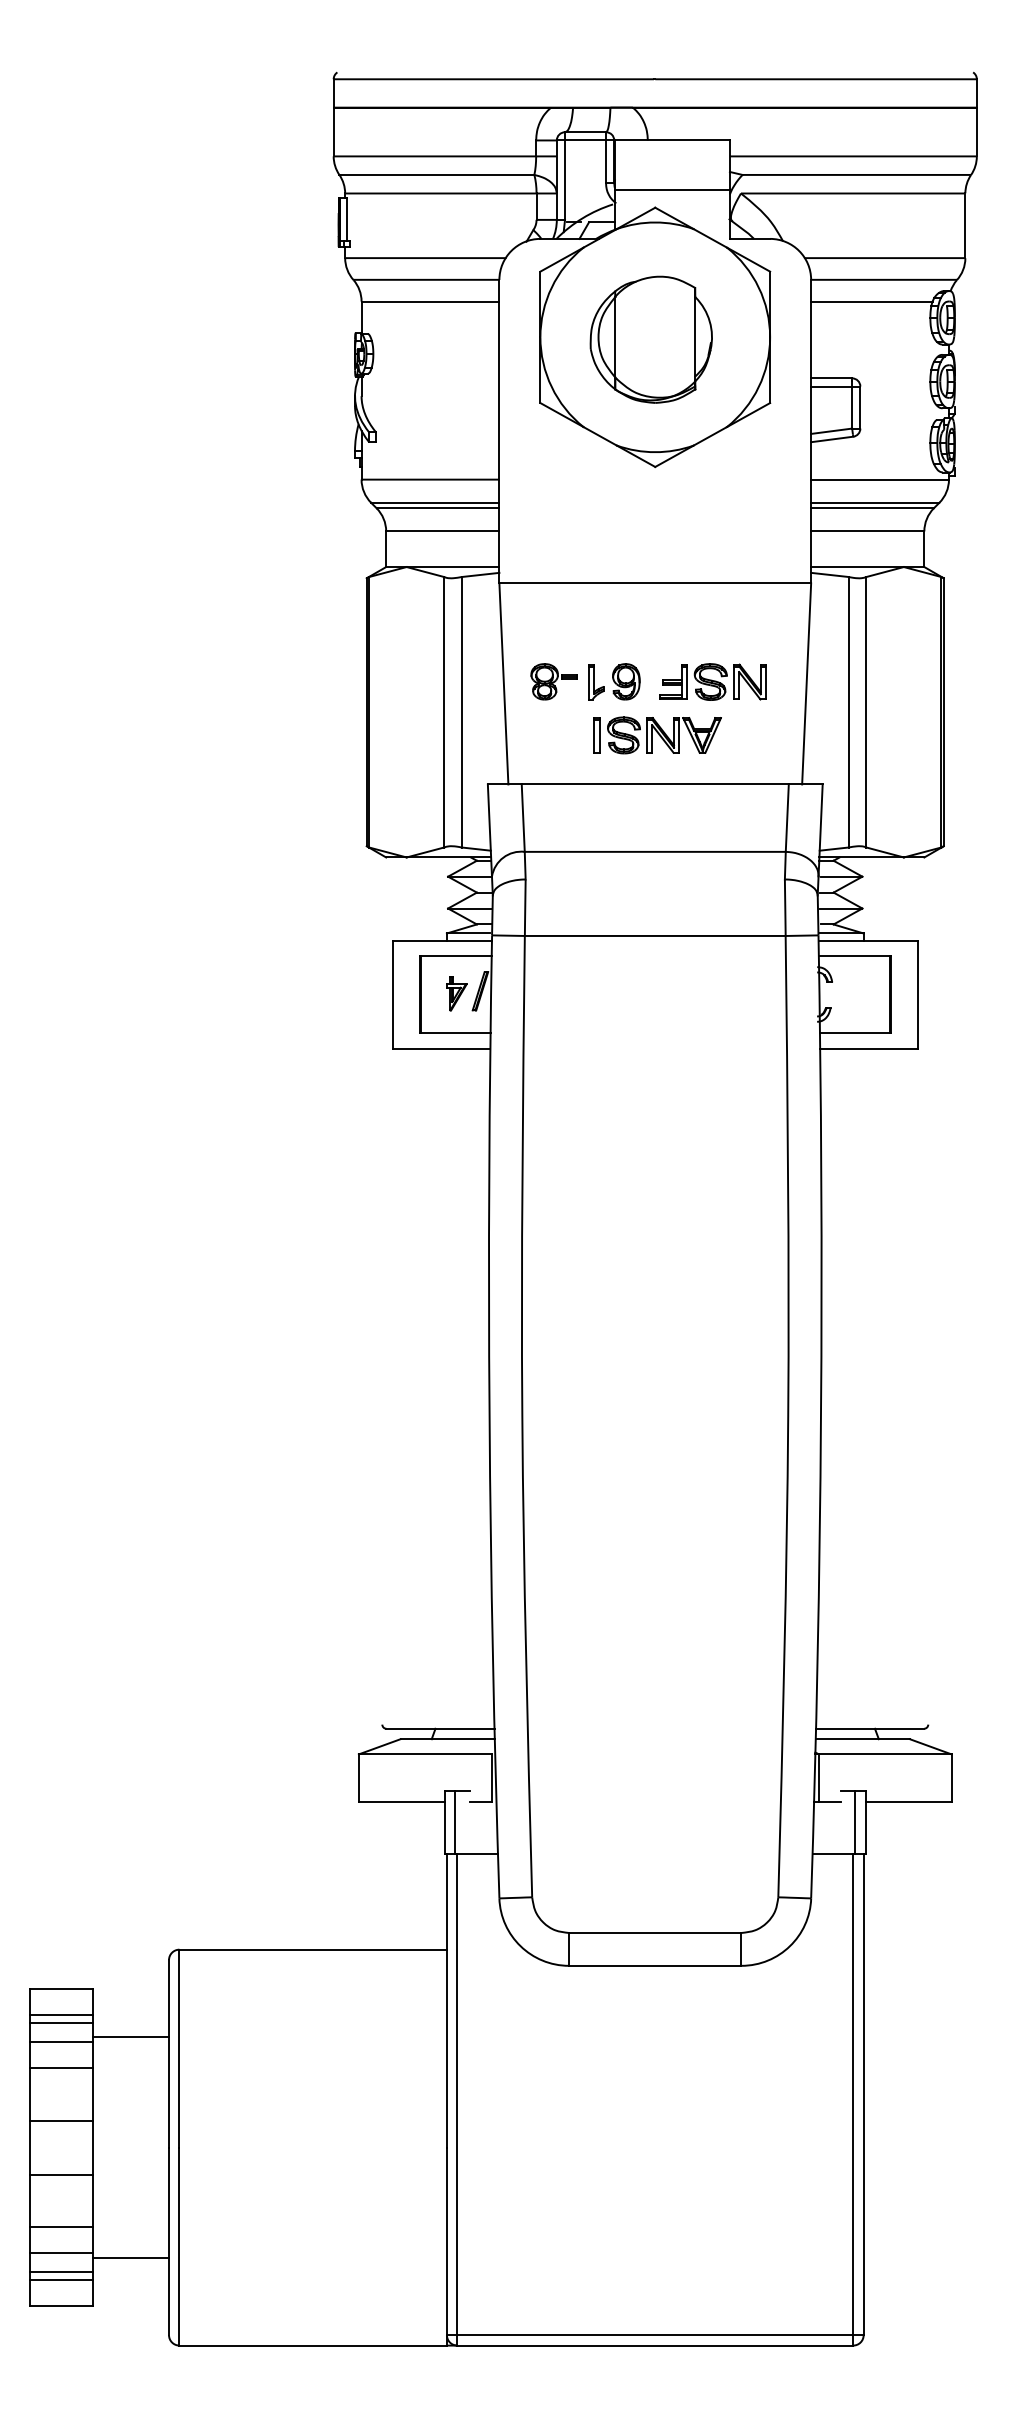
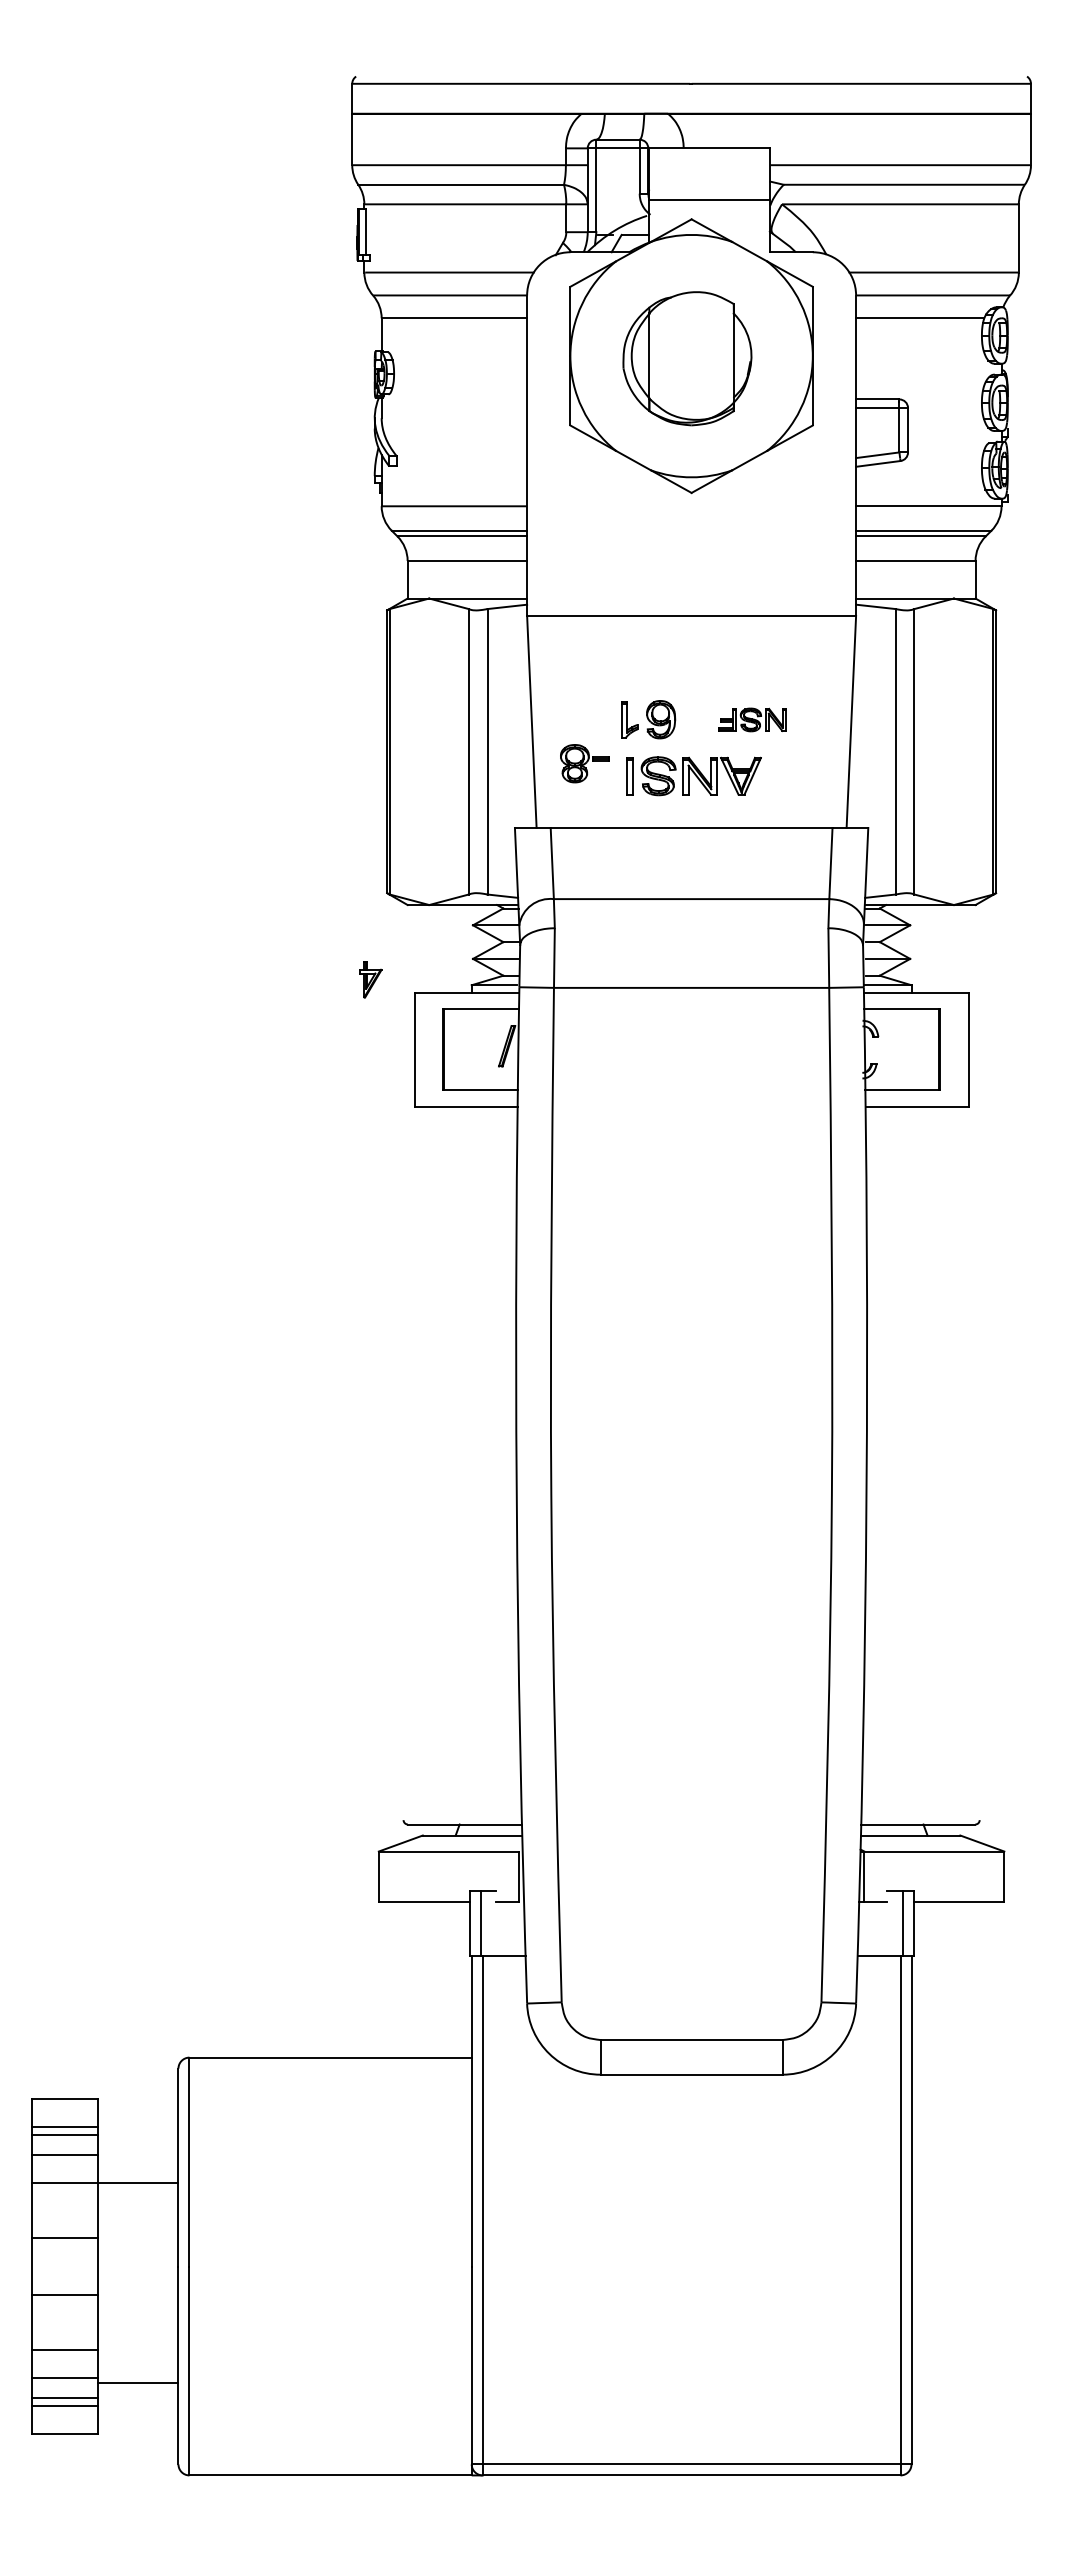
part: (553, 681) -> (584, 763), moved
part: (712, 681) -> (751, 719), size x0.6
part: (456, 993) -> (370, 979), moved
line: (130, 2036) -> (137, 2182), moved

